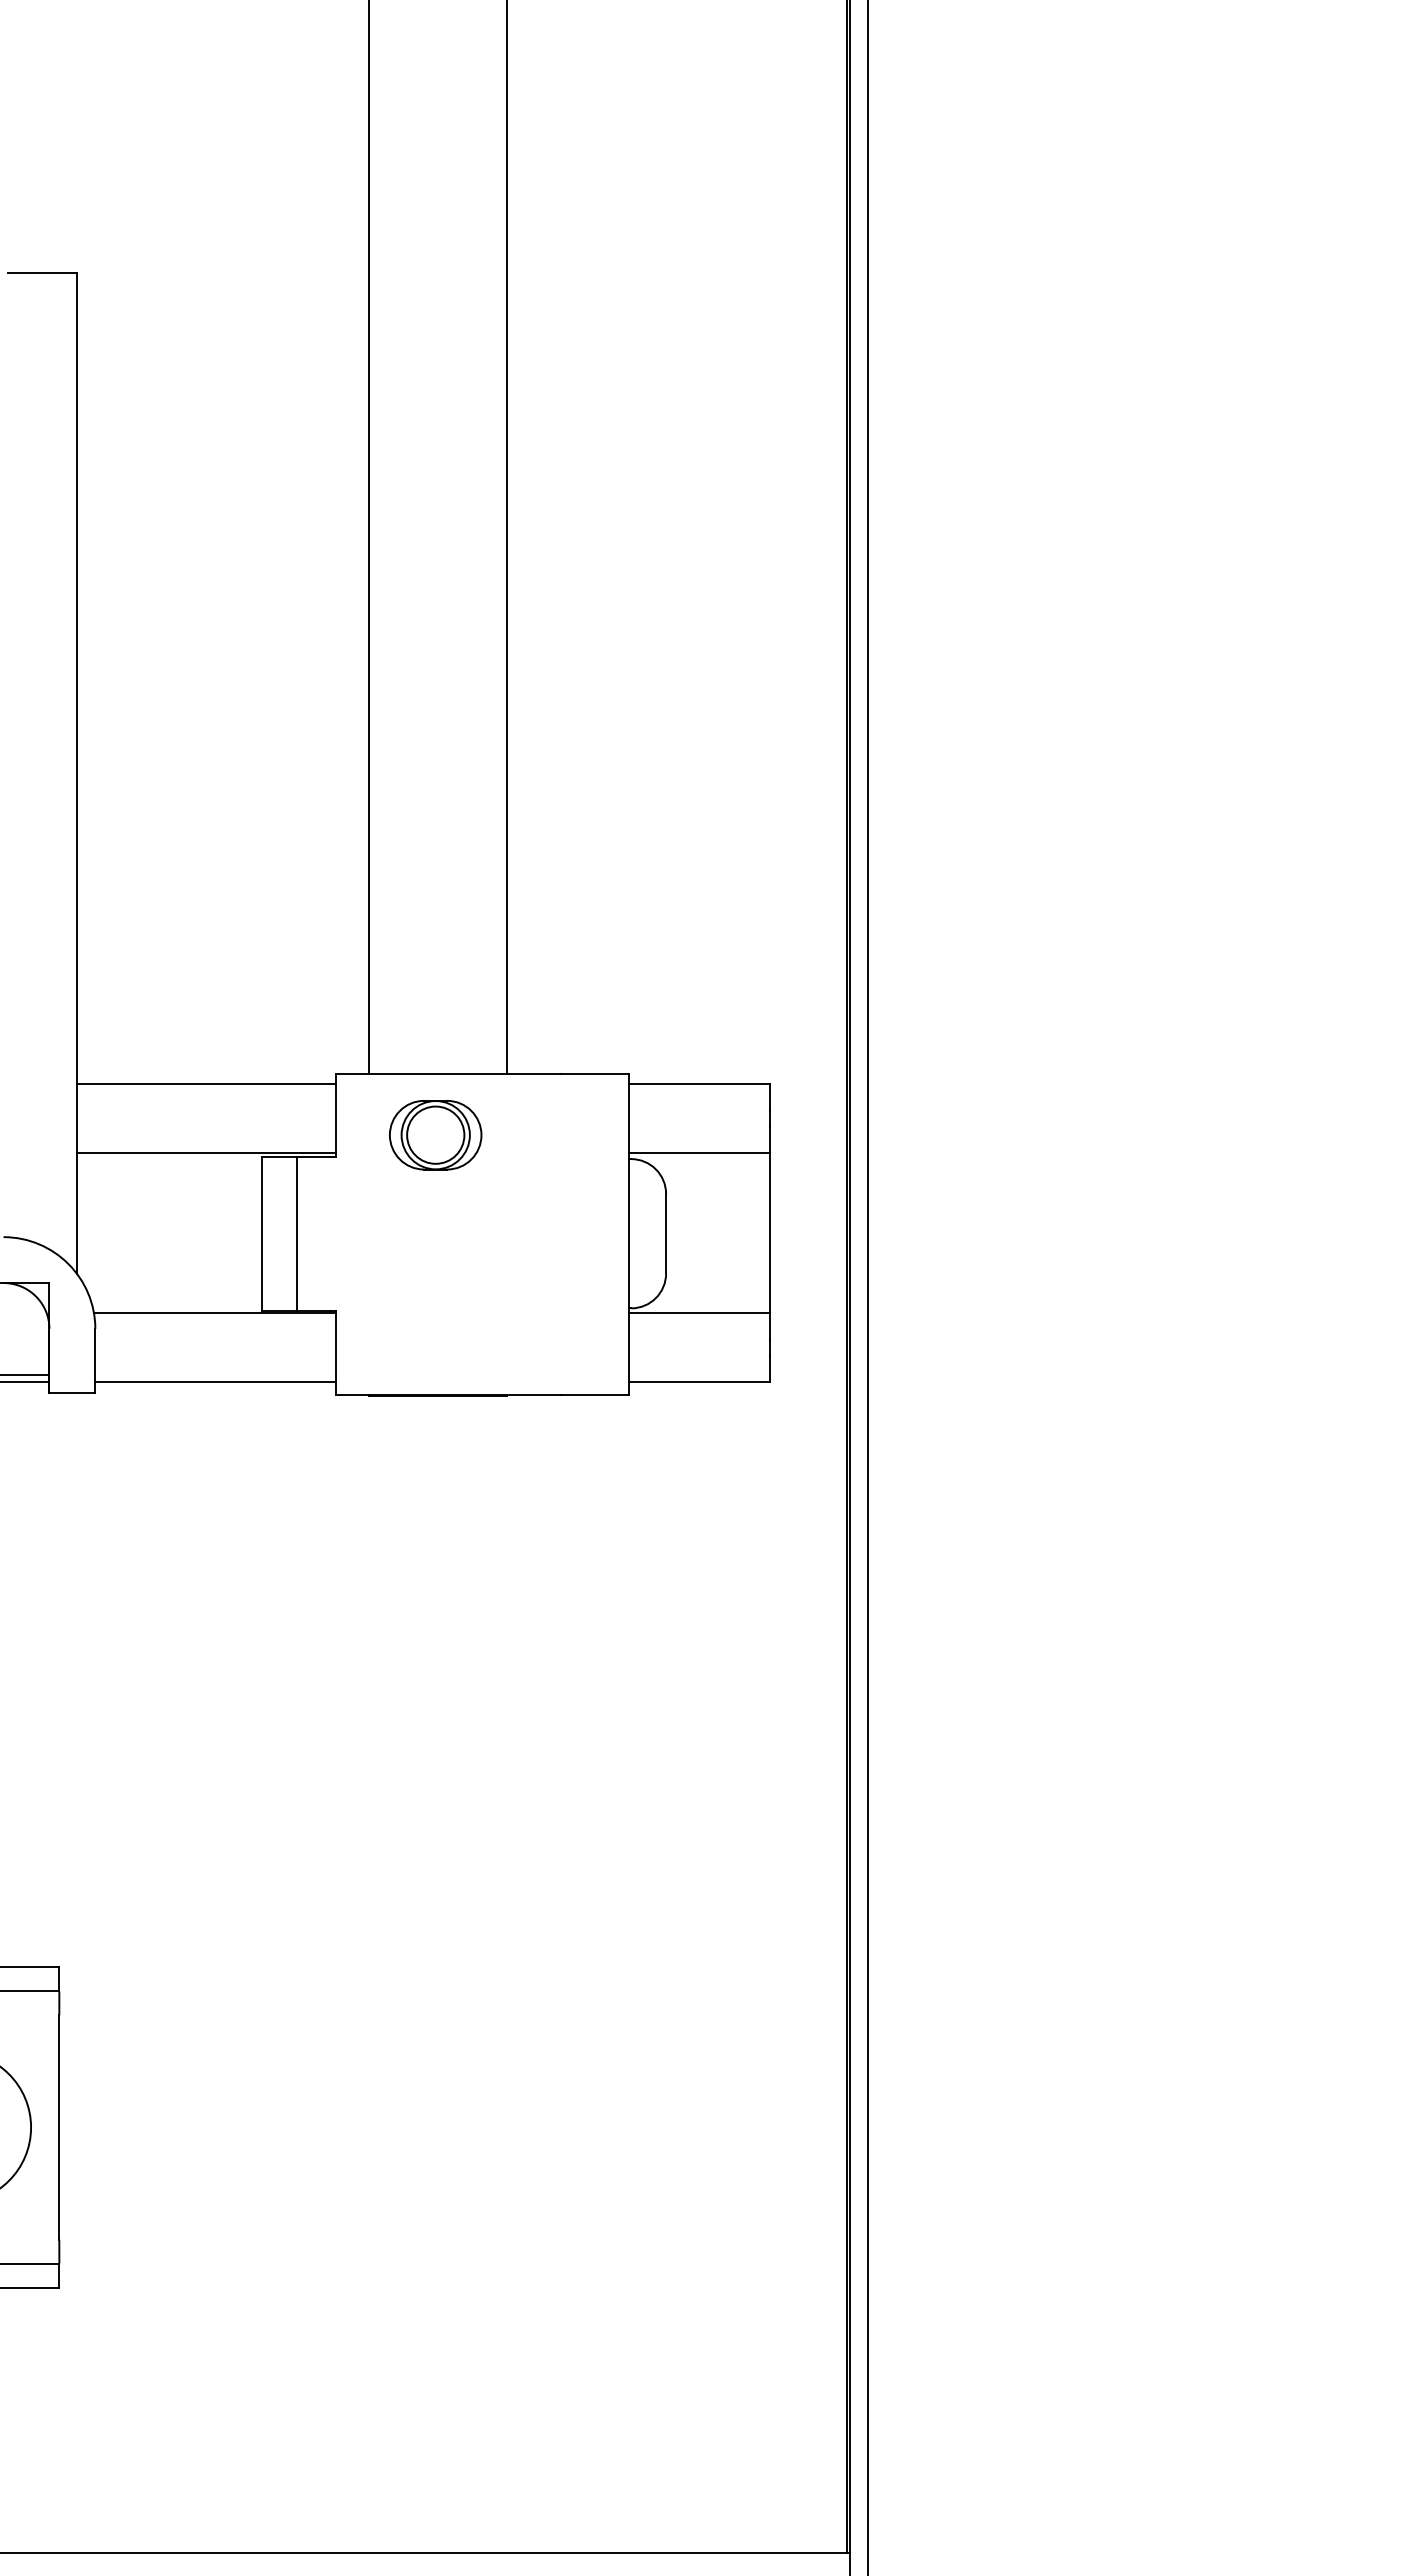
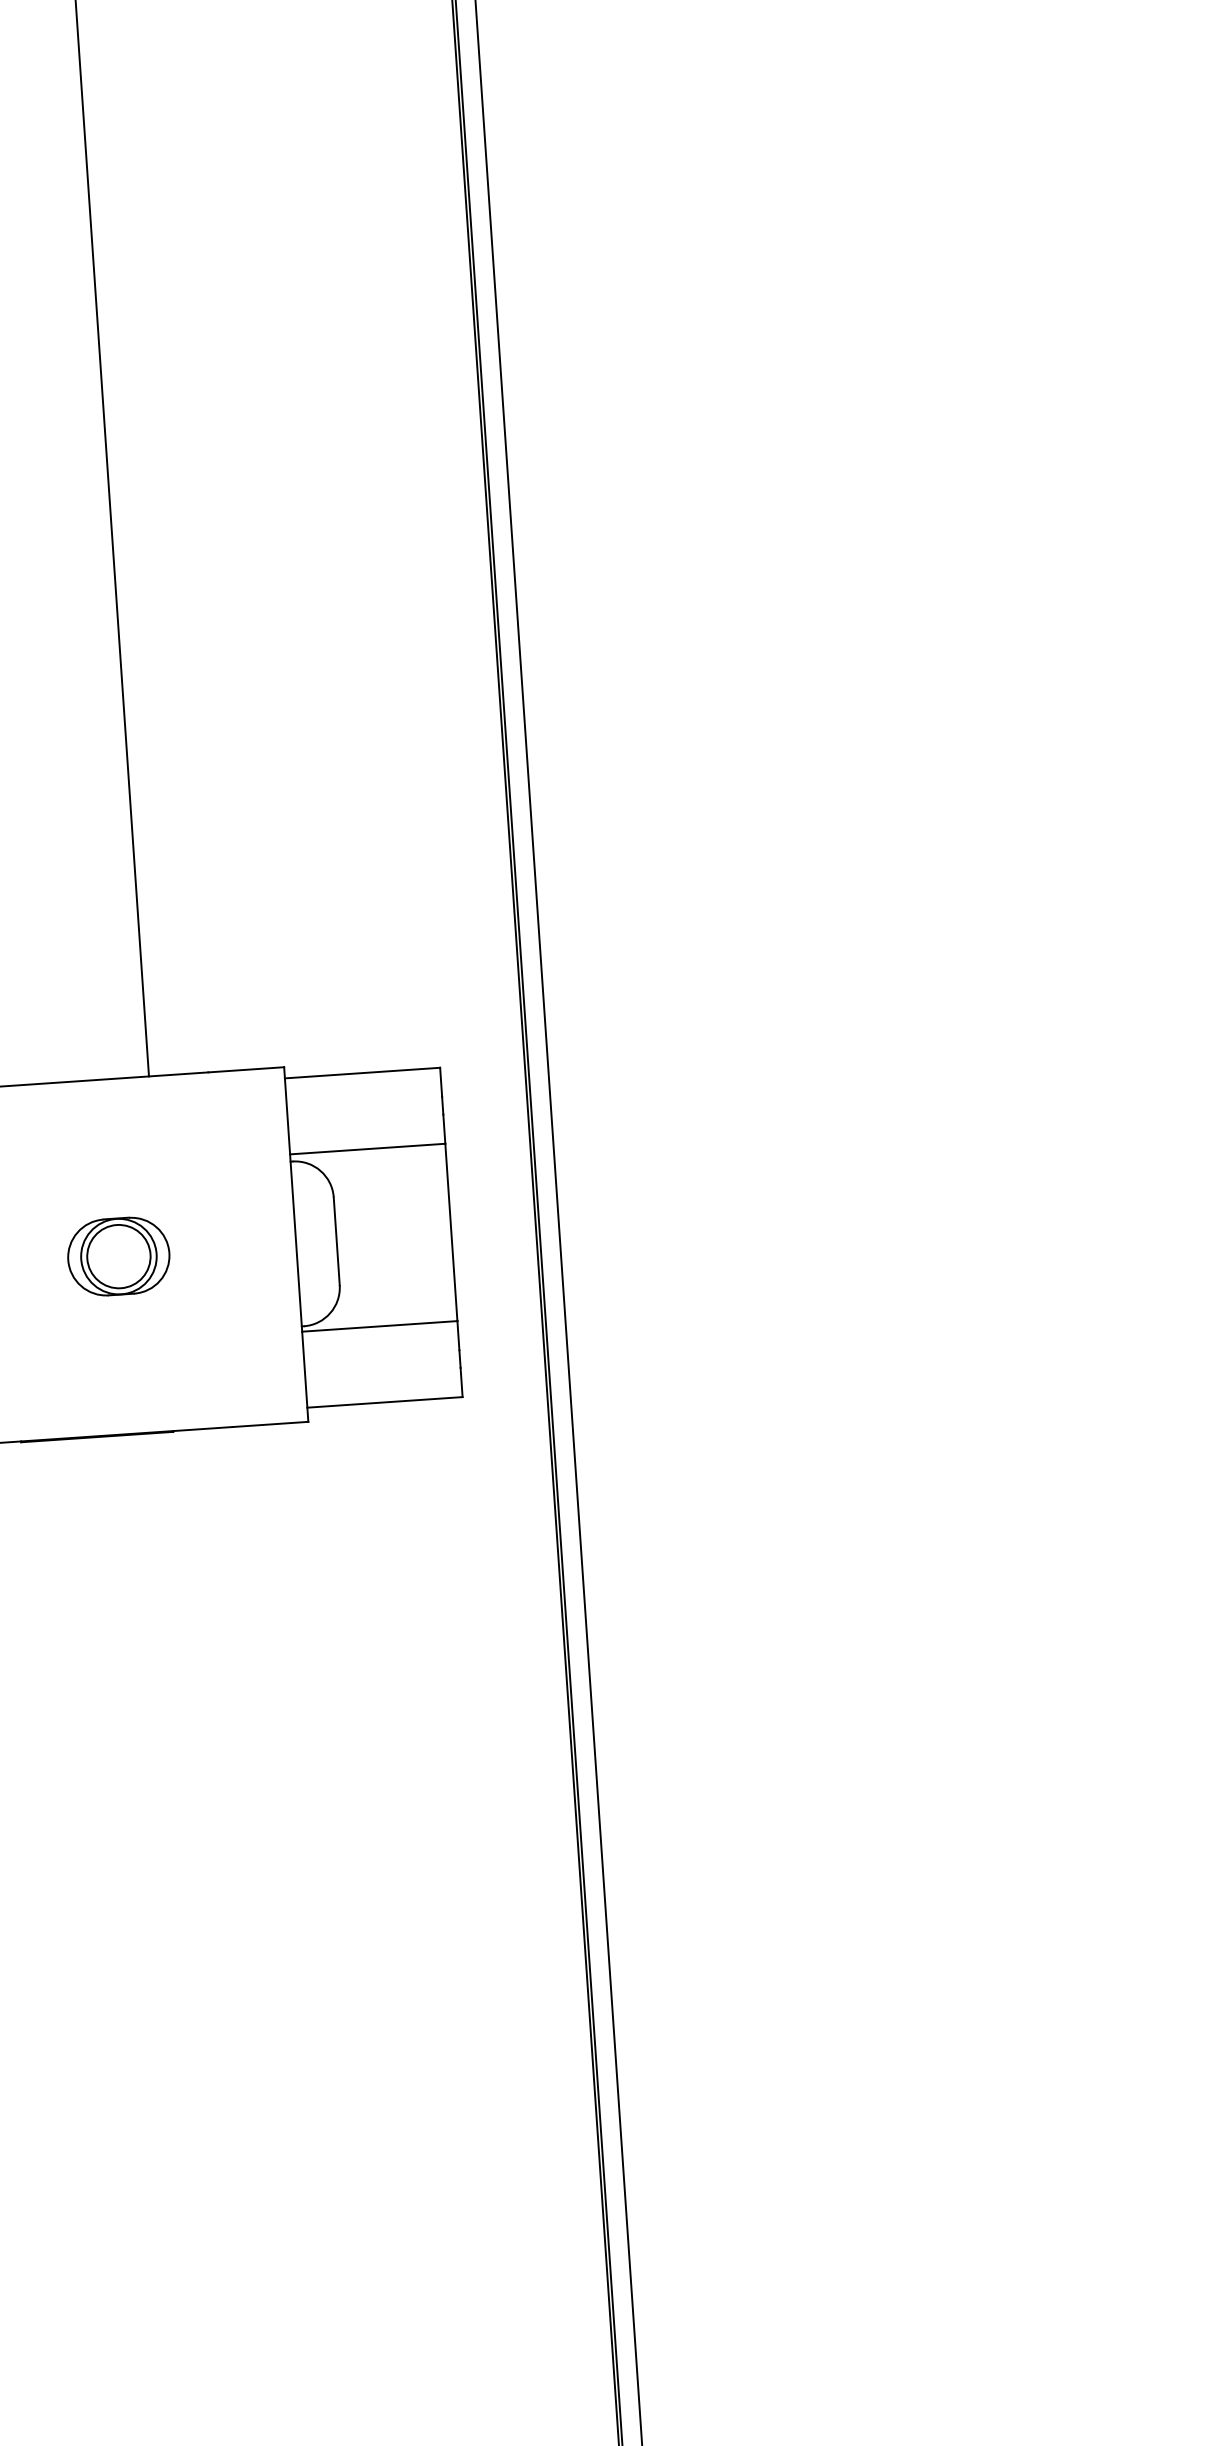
part: (435, 1135) -> (118, 1256), moved

